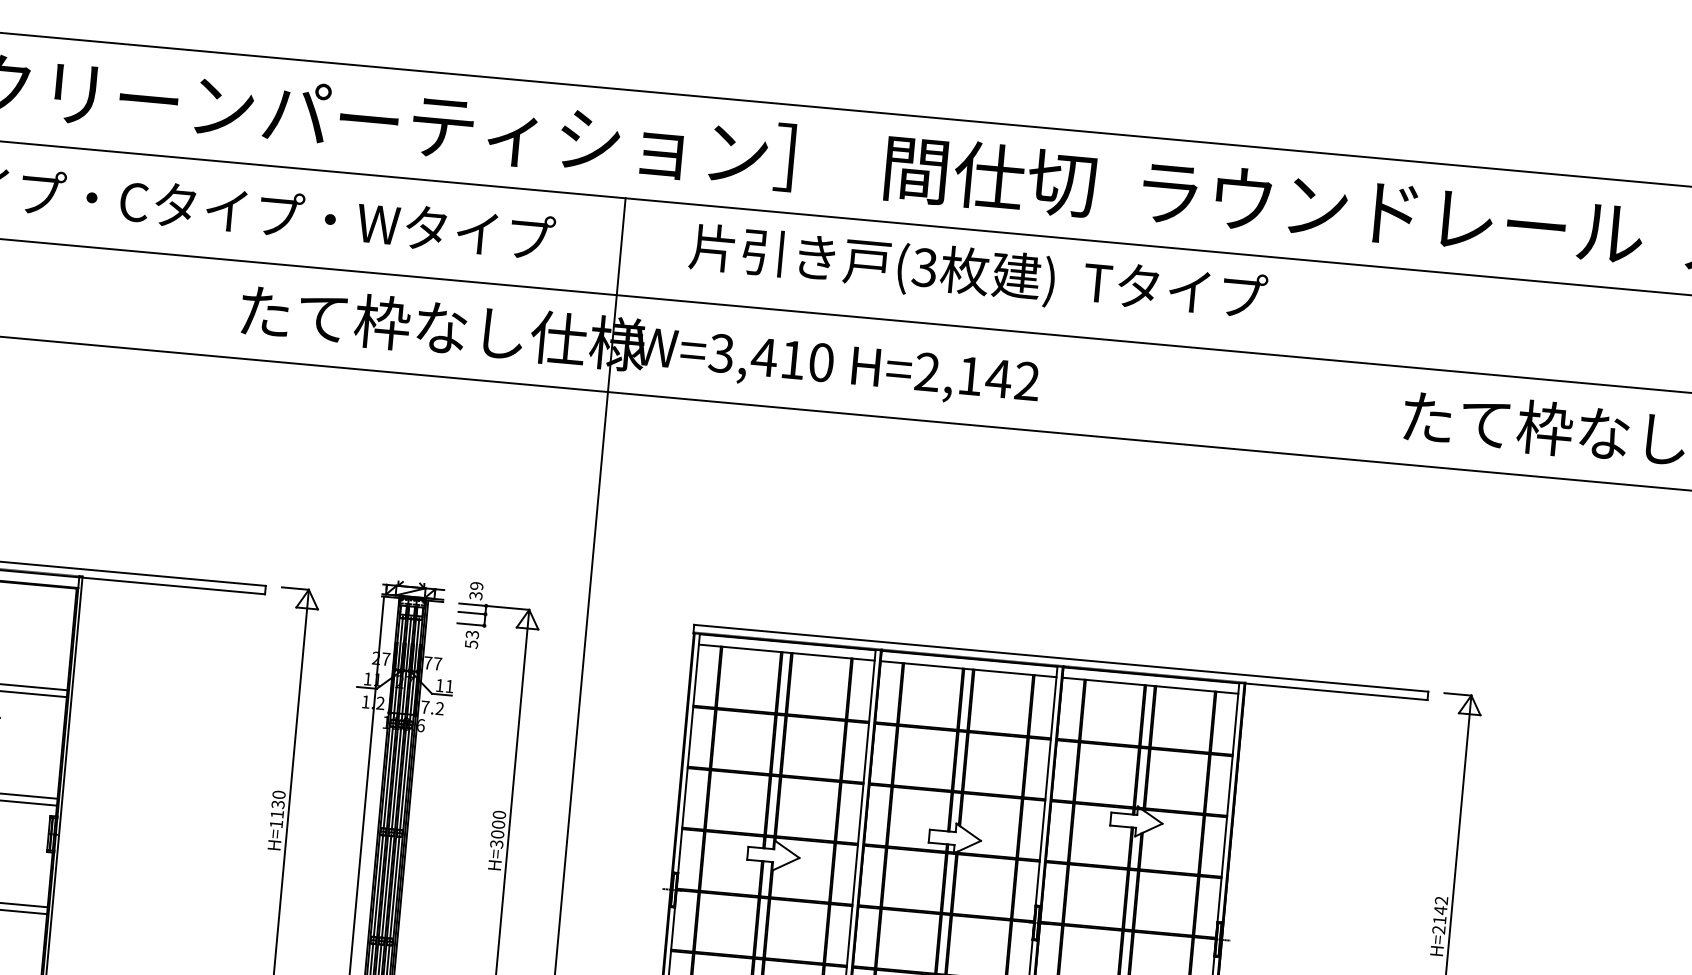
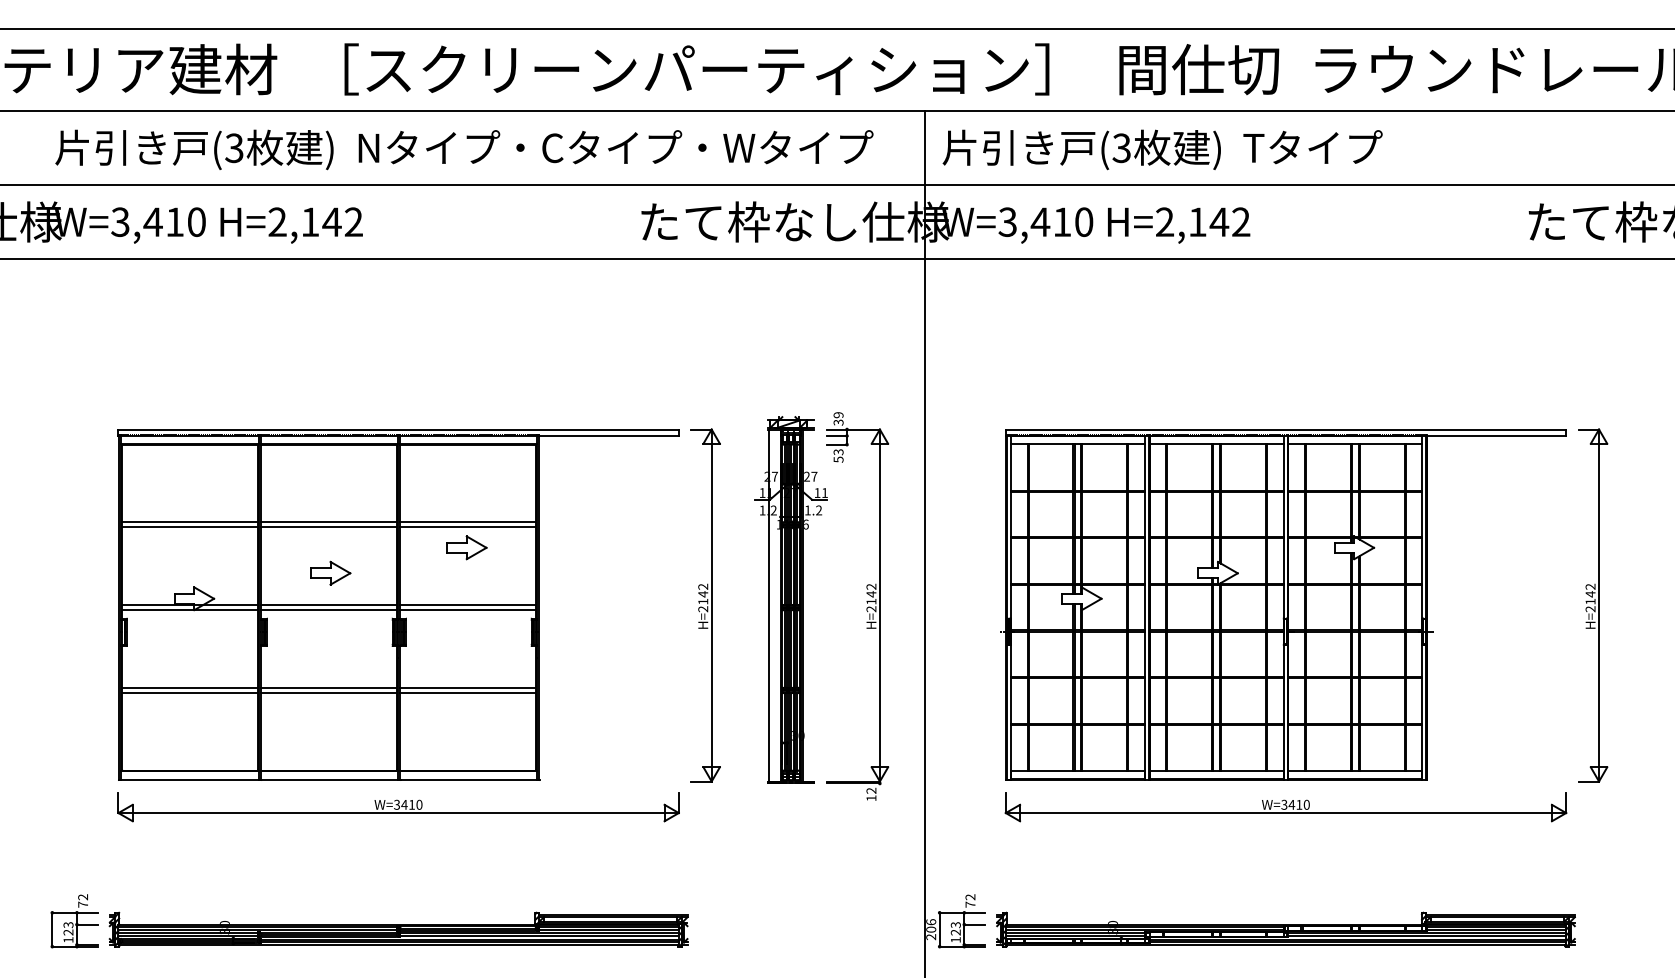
text: (977, 274) -> (1162, 149), moved
text: (427, 662) -> (806, 476), 77 -> 27
text: (424, 707) -> (807, 510), 7.2 -> 1.2
text: (278, 808) -> (703, 597), H=1130 -> H=2142
text: (498, 828) -> (871, 597), H=3000 -> H=2142

